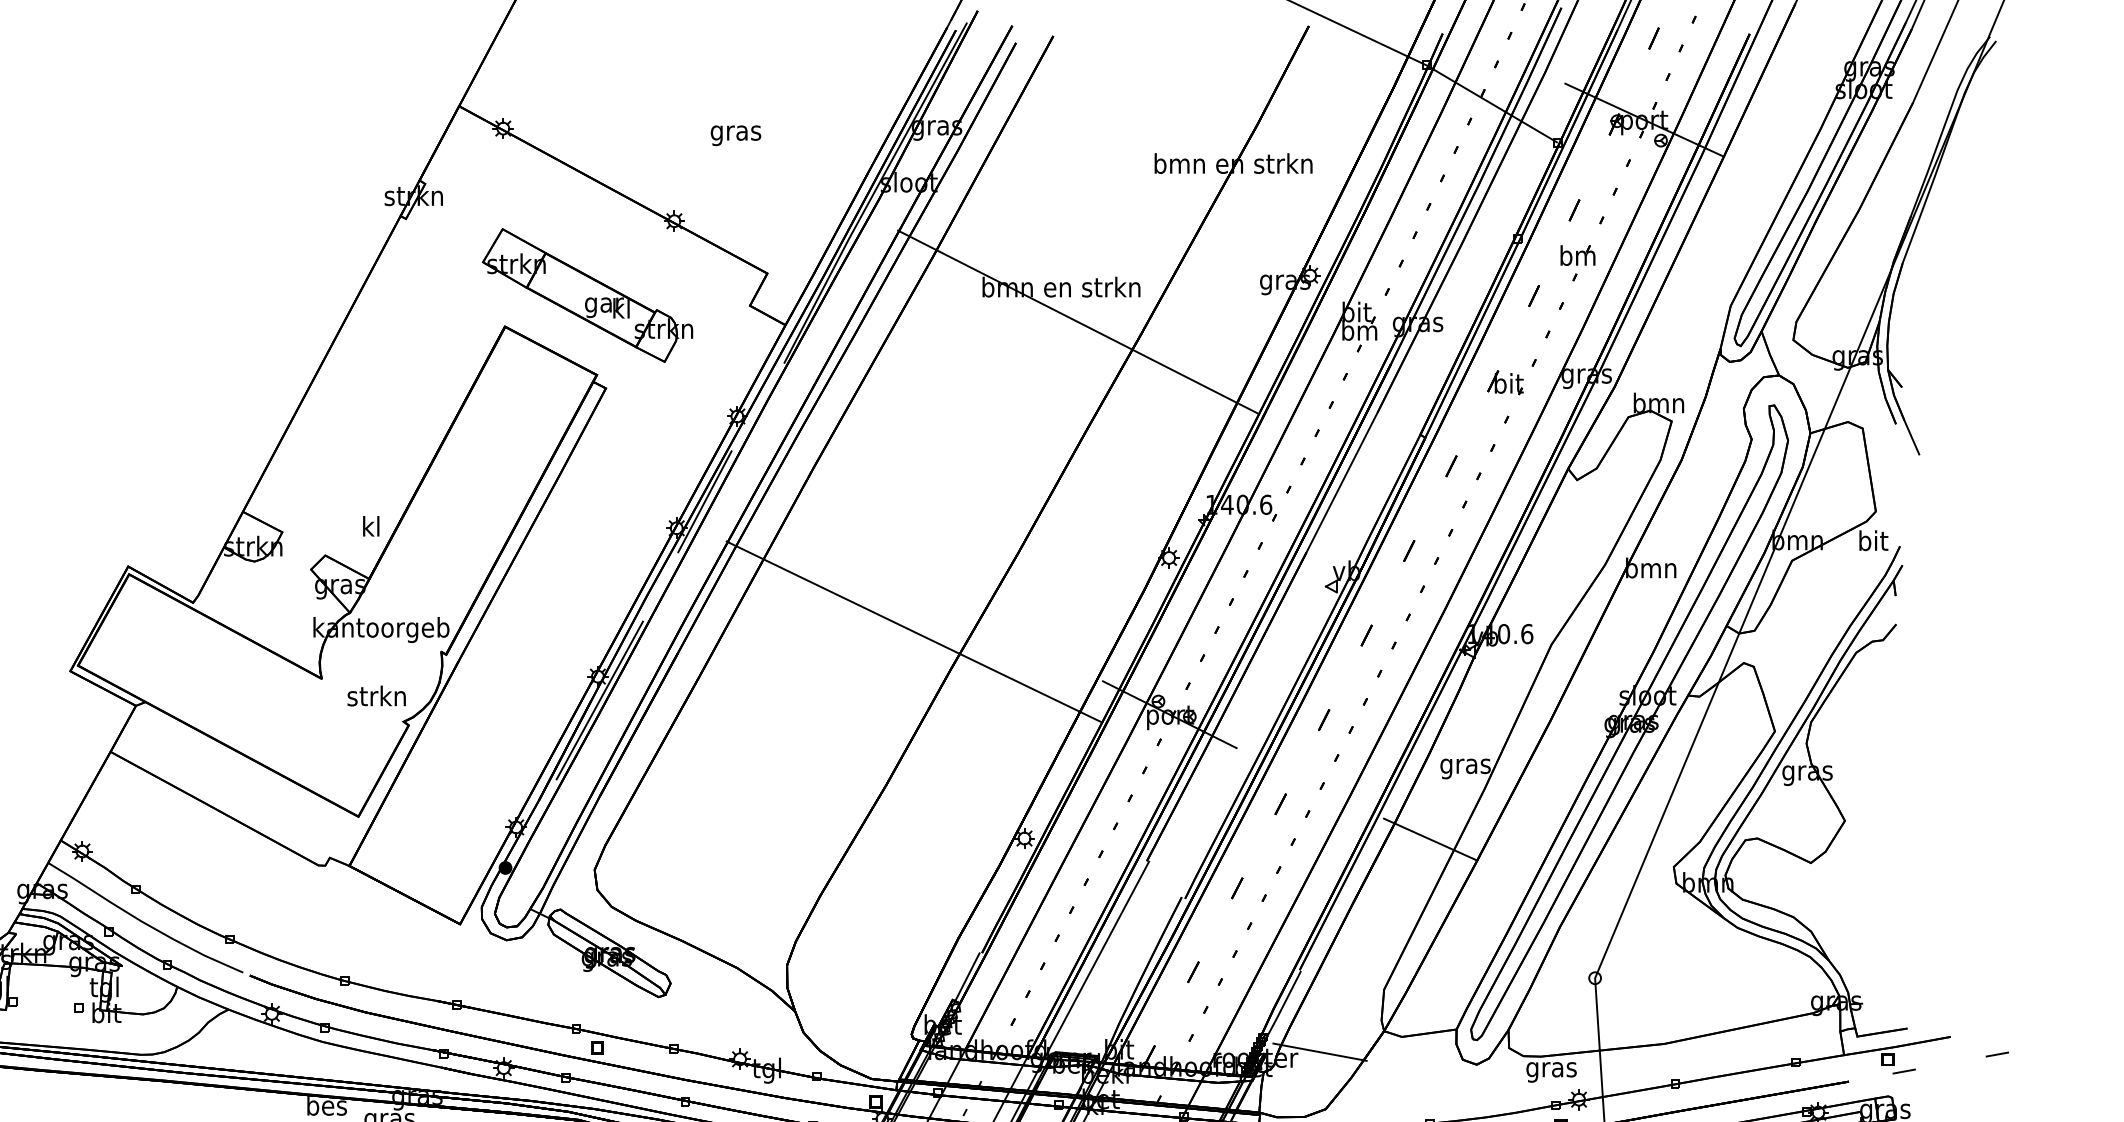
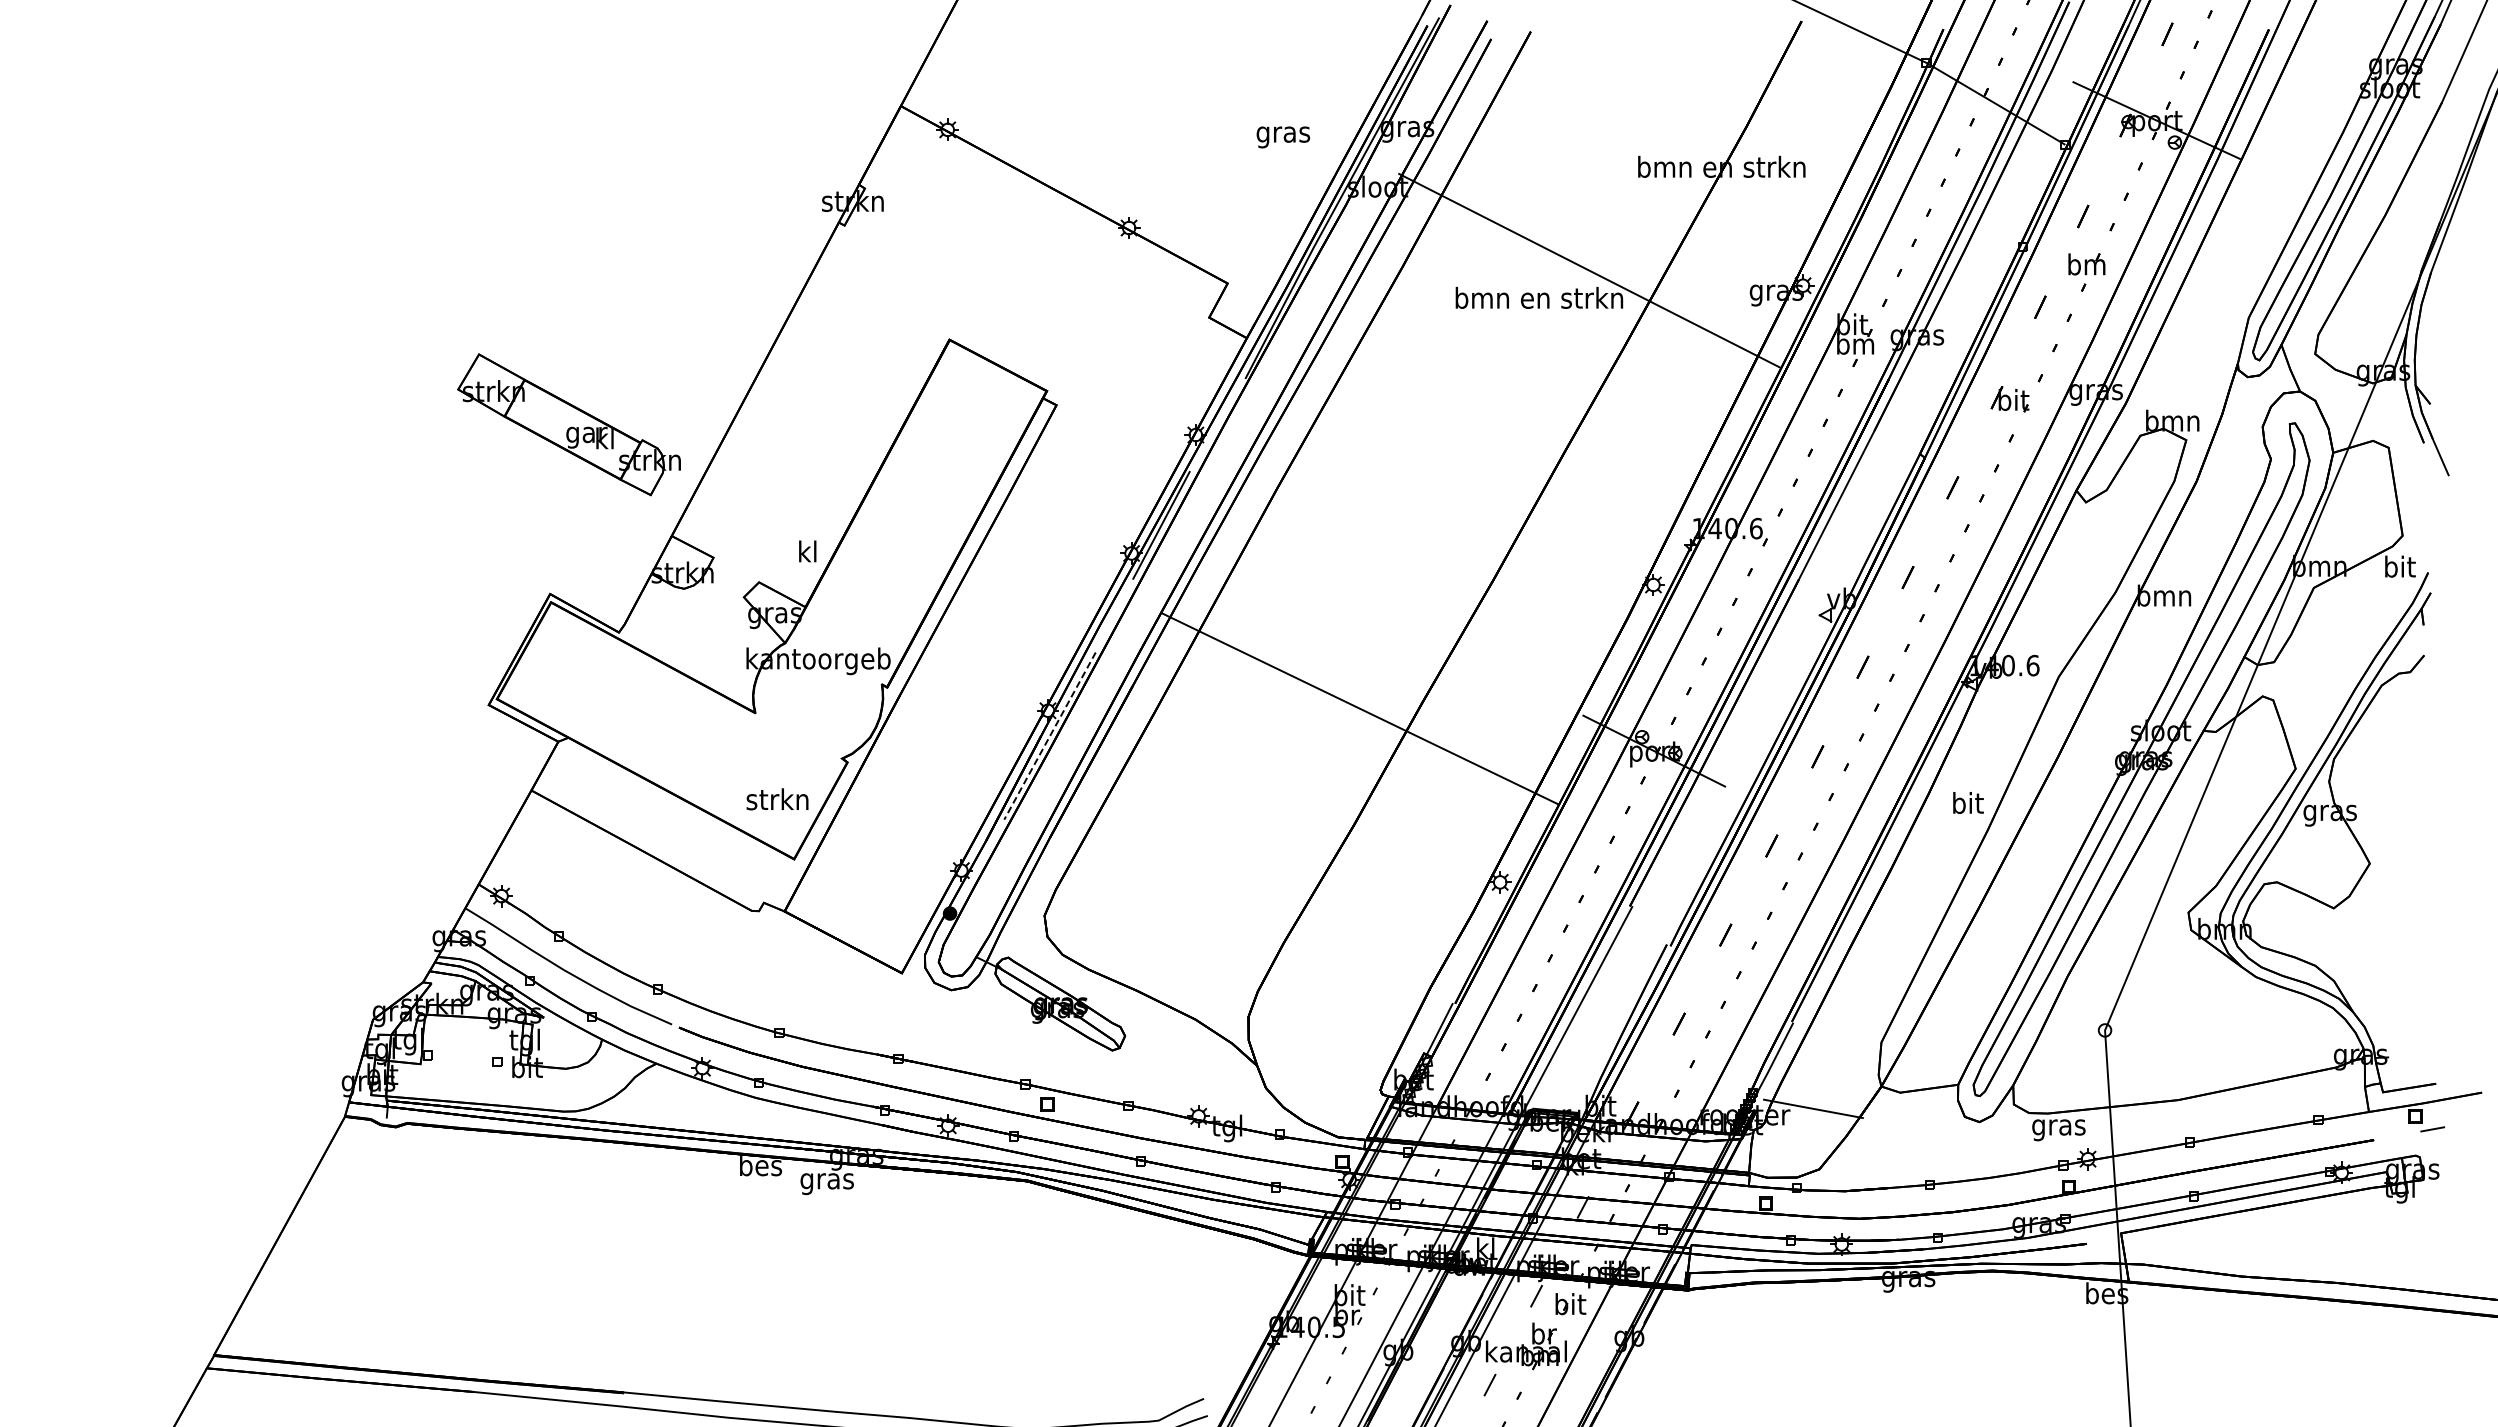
text: (736, 135) -> (1283, 137), moved
part: (587, 295) -> (568, 424), moved
line: (1077, 321) -> (1589, 270), moved
line: (913, 631) -> (1360, 708), moved
text: (376, 696) -> (777, 799), moved
line: (599, 700) -> (1049, 736), solid -> dashed
text: (1465, 766) -> (1967, 805), gras -> bit
line: (1430, 839) -> (1930, 883), removed

